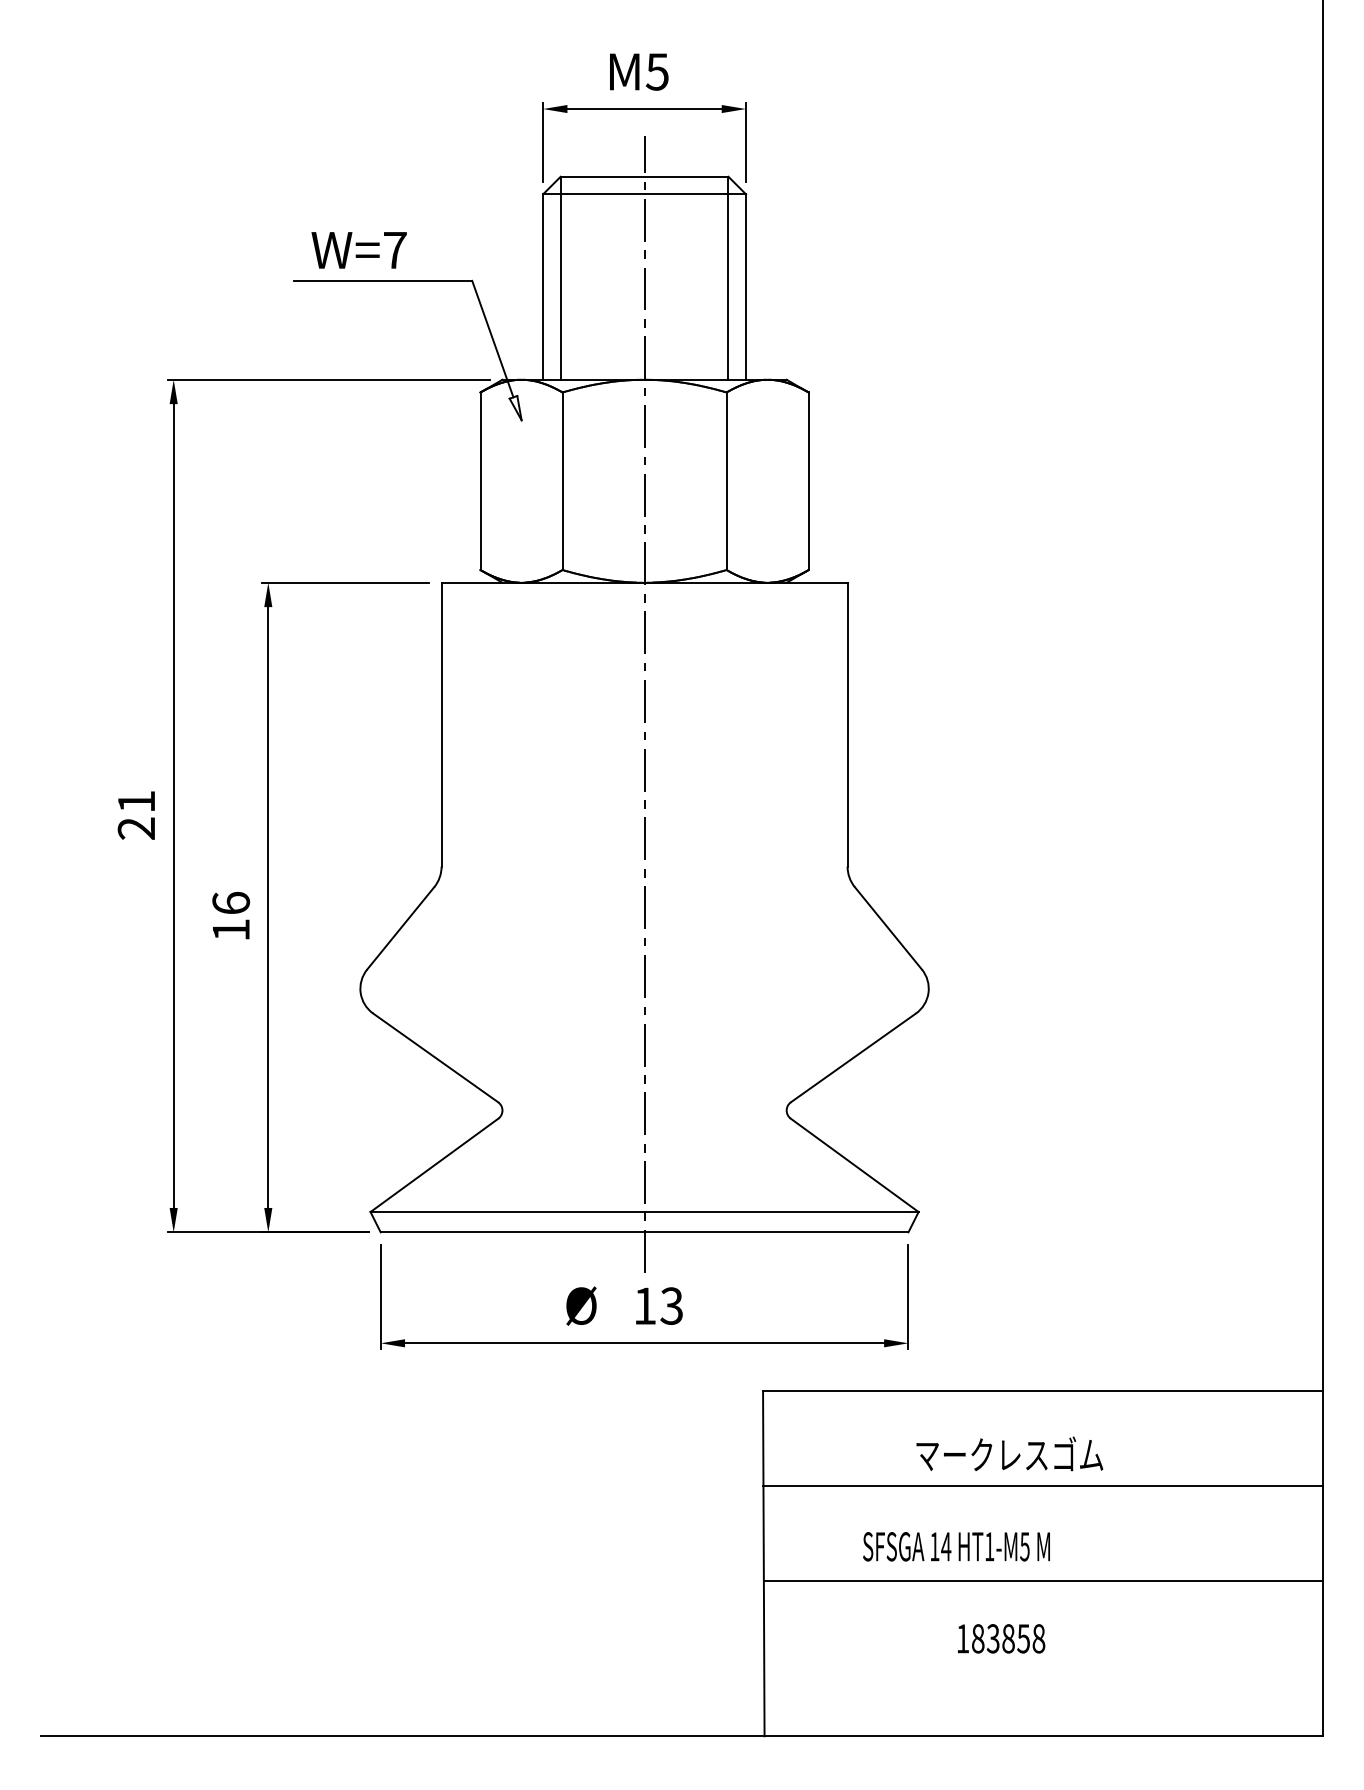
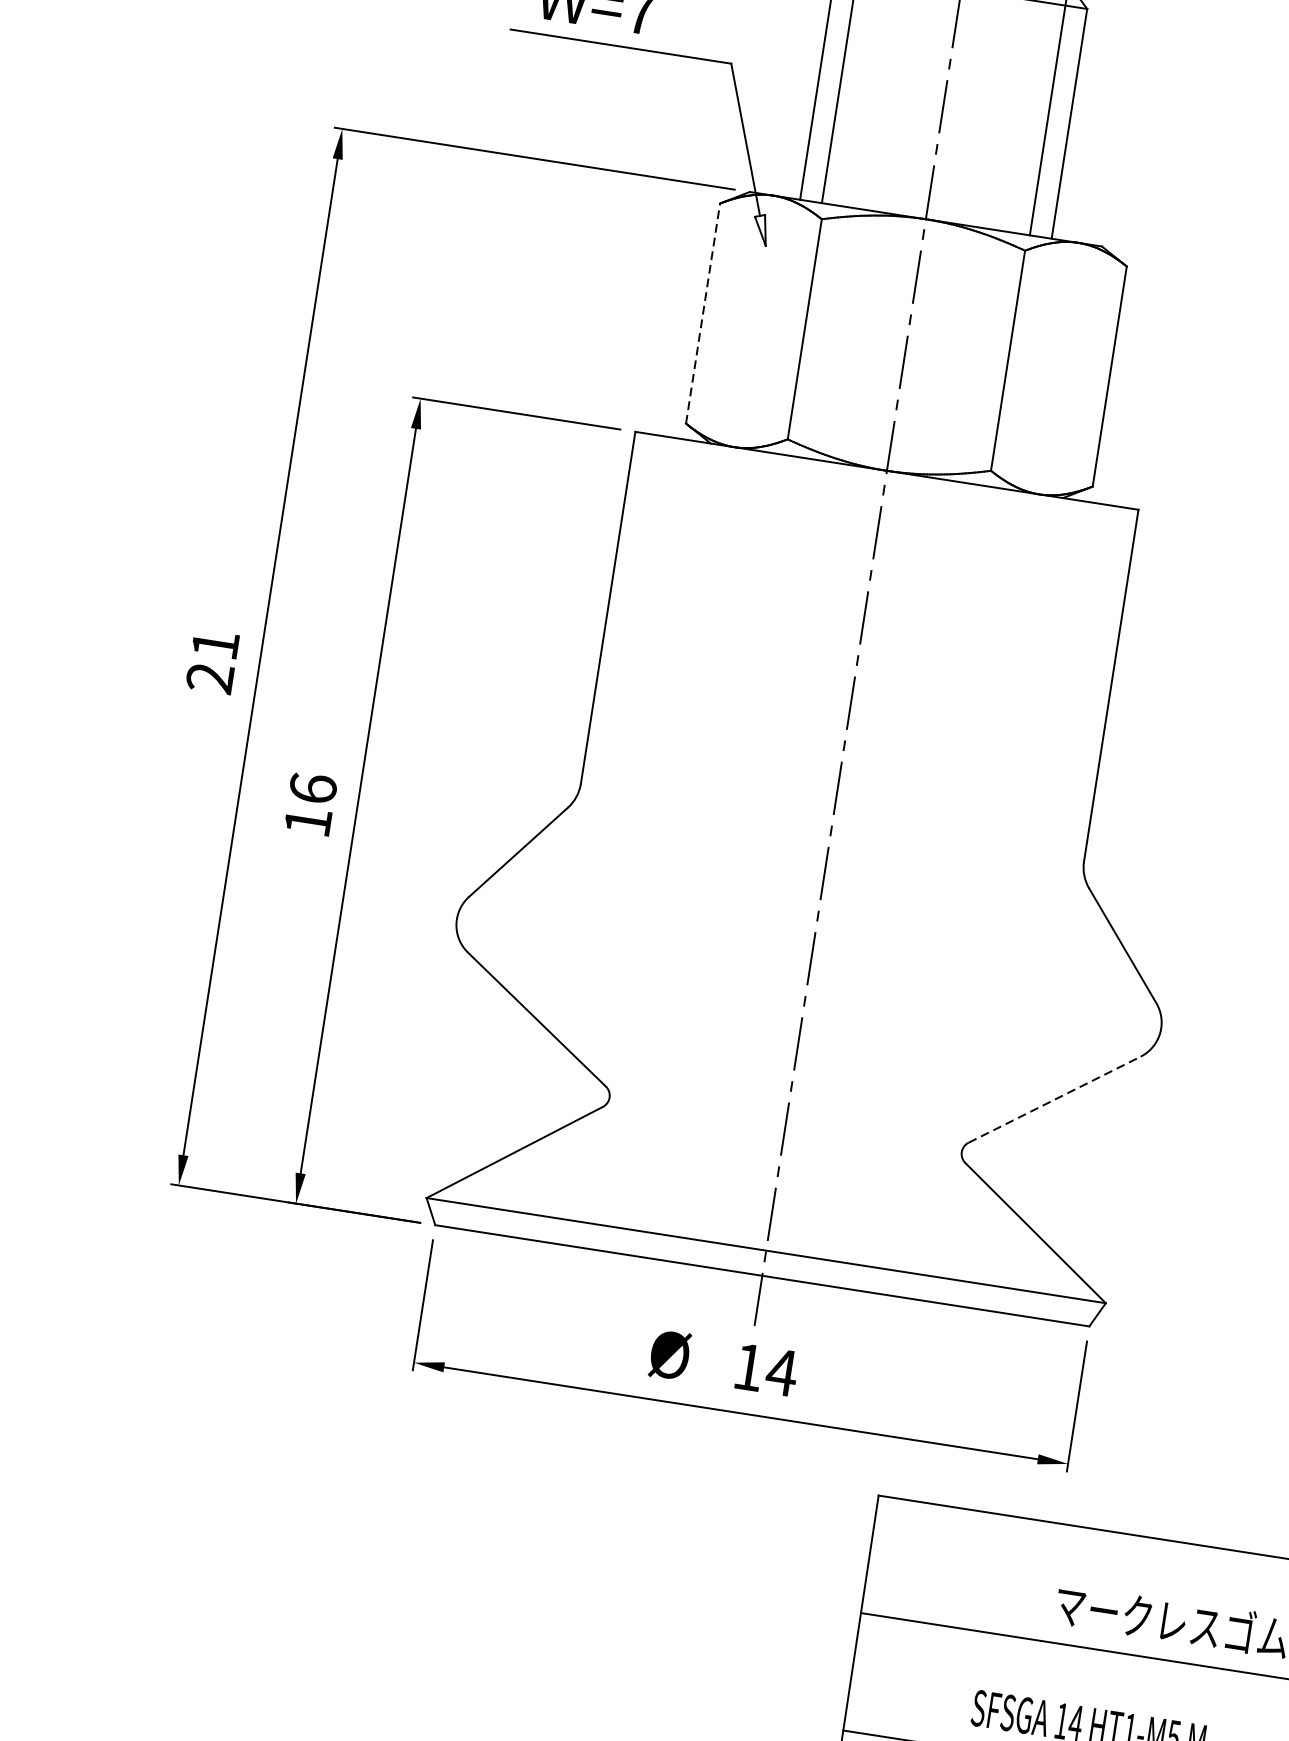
line: (480, 481) -> (703, 313), solid -> dashed
line: (853, 1057) -> (1054, 1099), solid -> dashed
text: (671, 1305) -> (781, 1371), 13 -> 14

